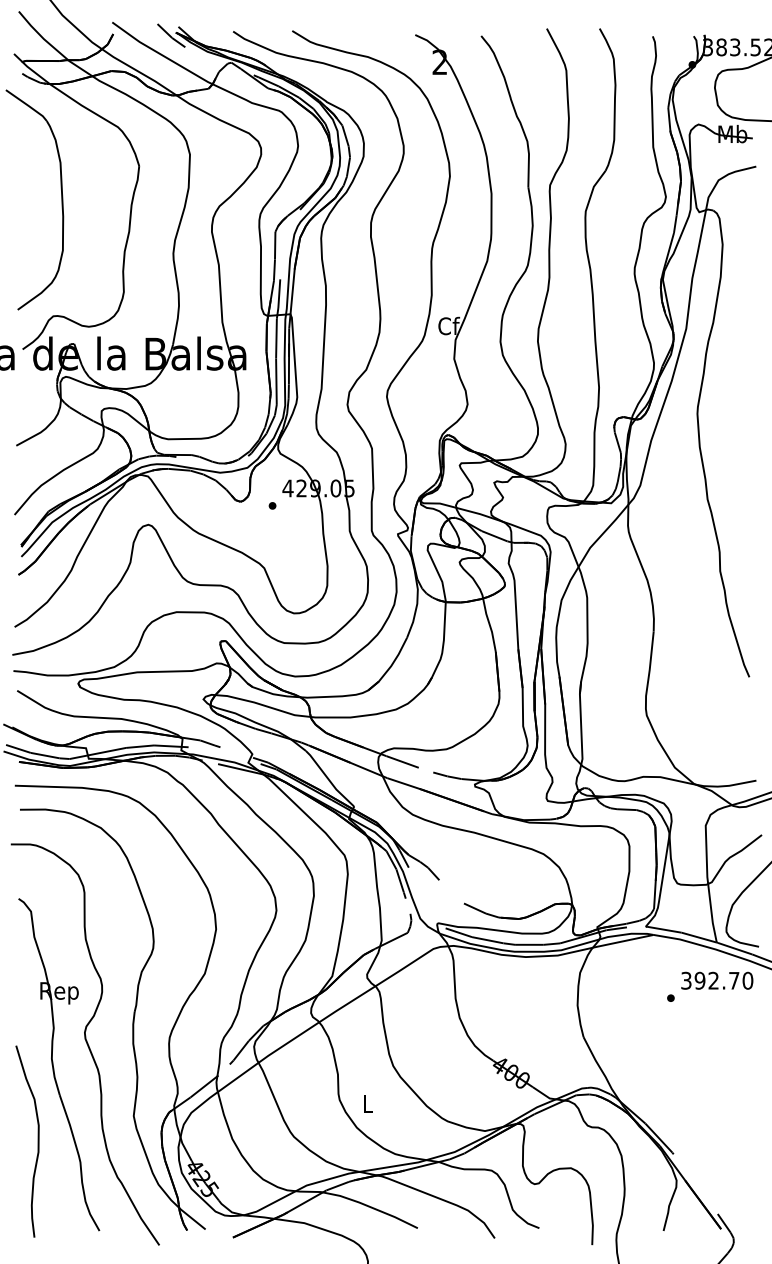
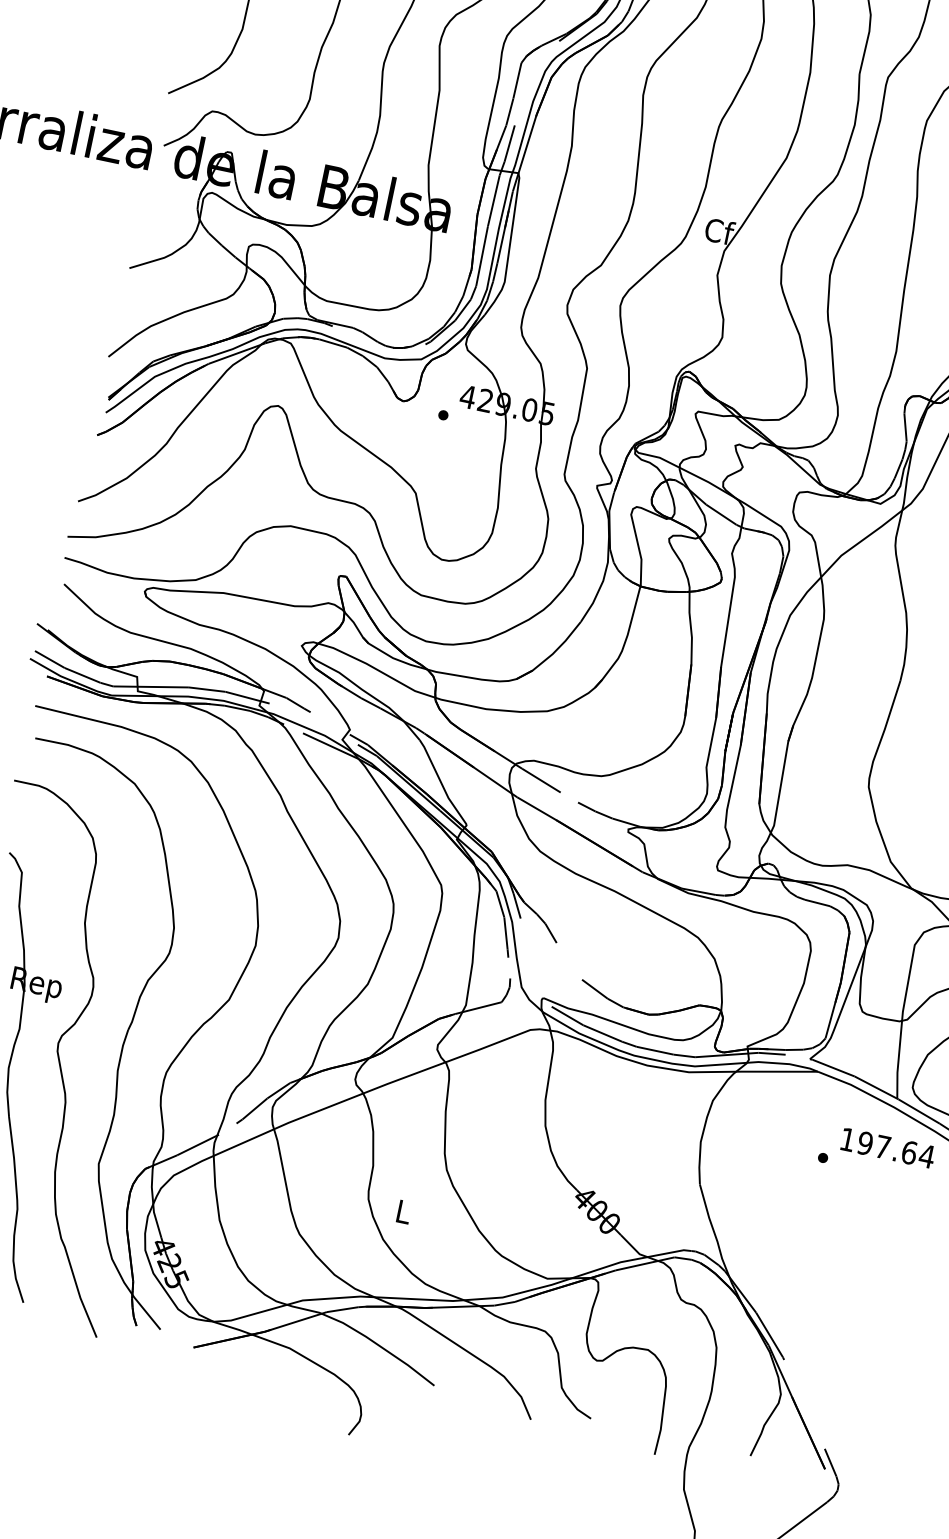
text: (717, 980) -> (887, 1147), 392.70 -> 197.64

